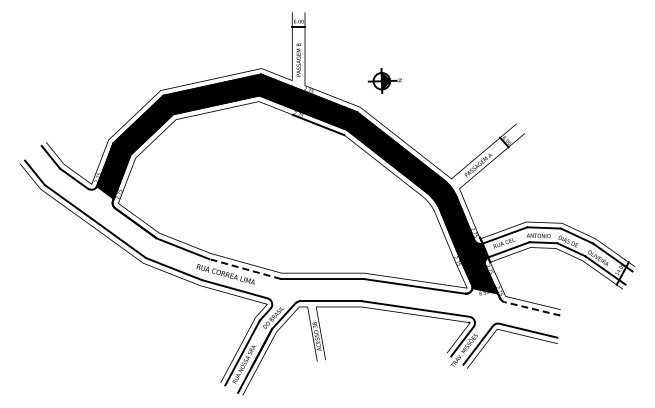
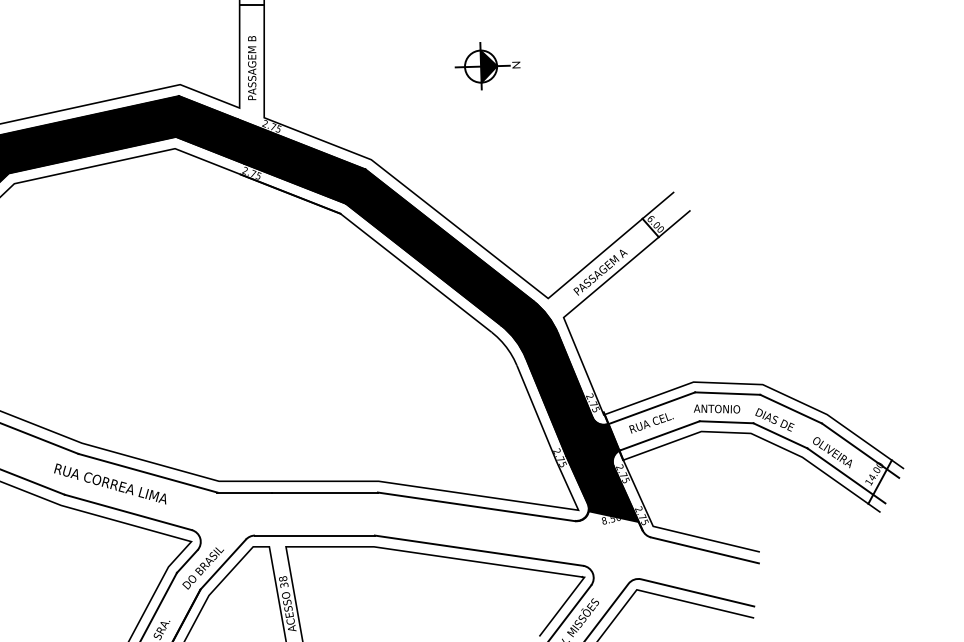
part: (384, 80) -> (486, 65), moved
line: (244, 268) -> (146, 472), dashed -> solid
line: (532, 308) -> (705, 549), dashed -> solid

